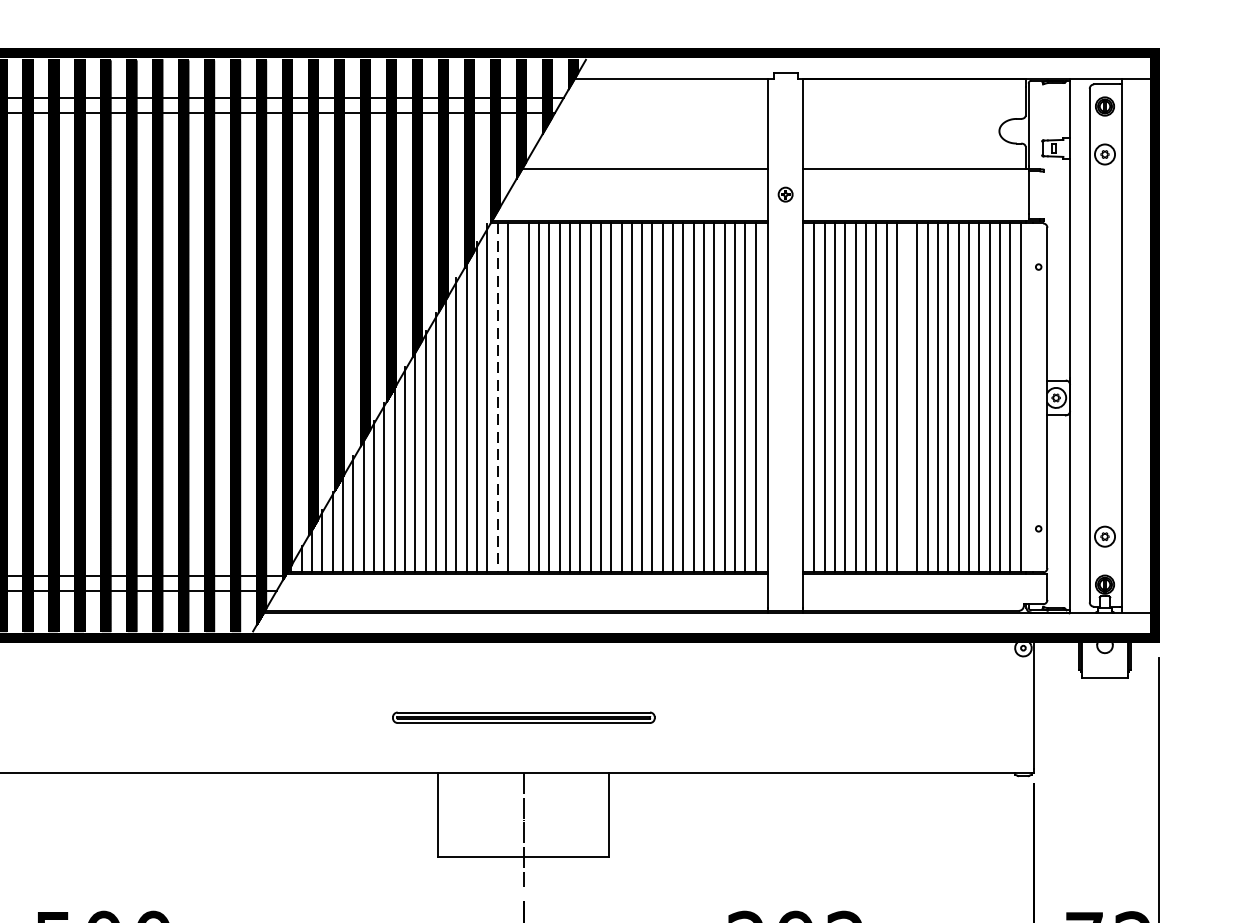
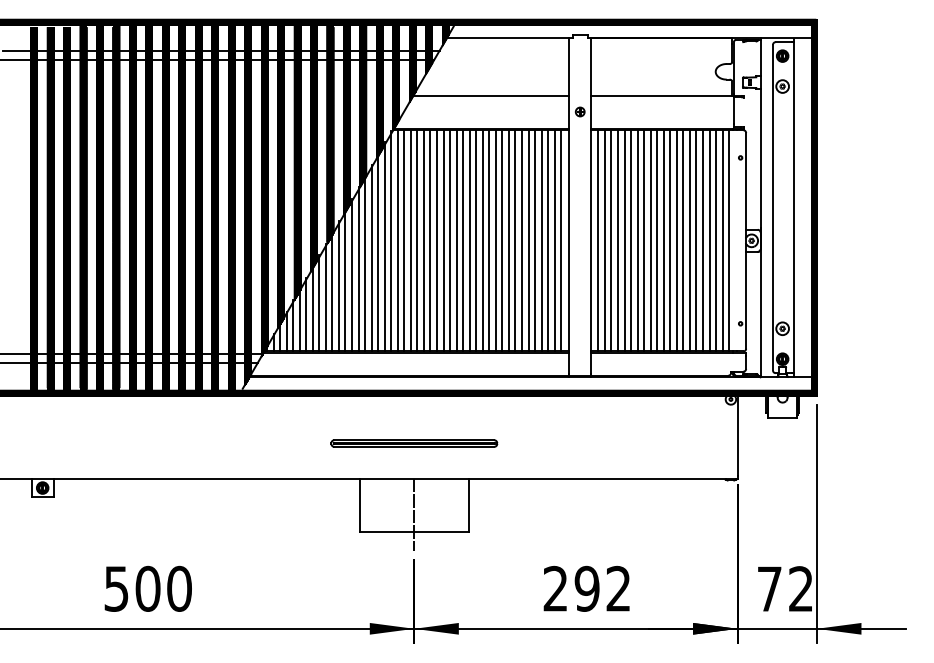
line: (497, 397) -> (397, 240), dashed -> solid
line: (517, 397) -> (410, 240), added
line: (907, 397) -> (657, 240), added

